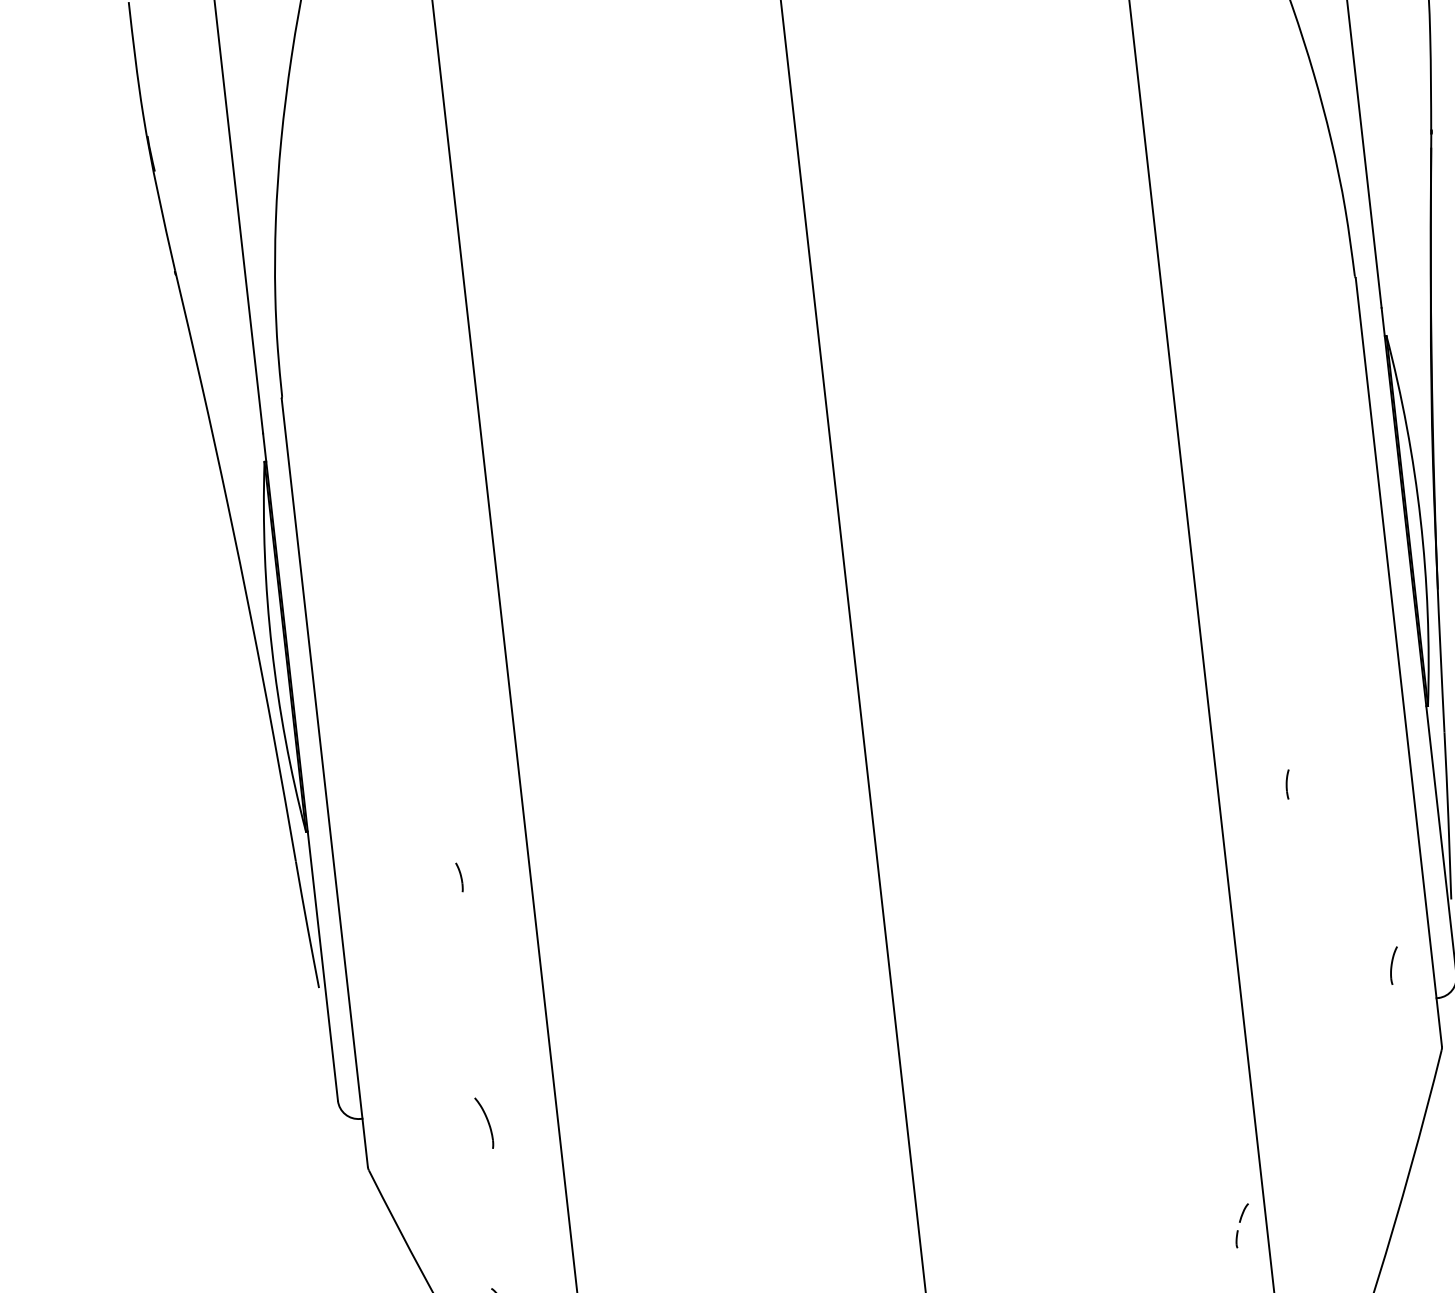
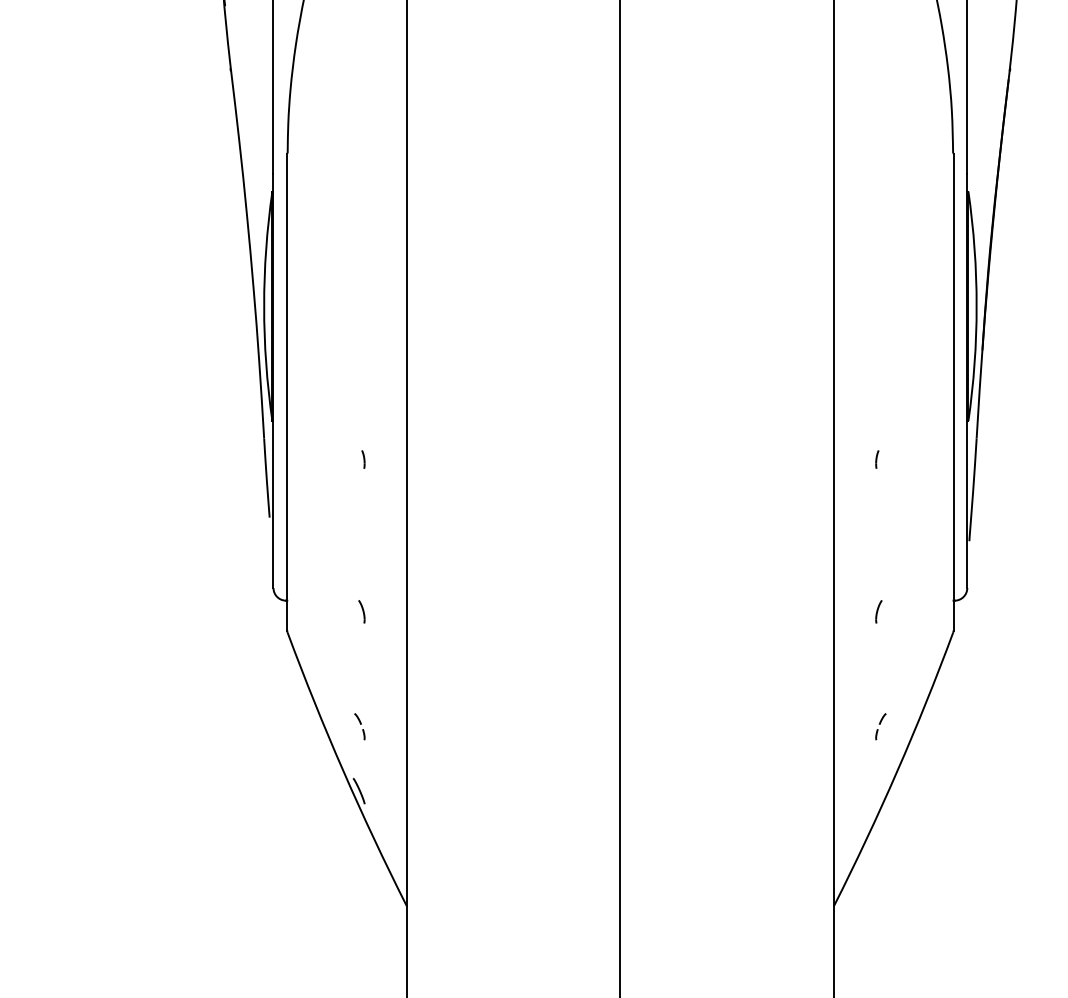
part: (1393, 965) -> (878, 611), moved
part: (484, 1122) -> (361, 611), size x0.71
part: (1241, 1225) -> (880, 726), moved

